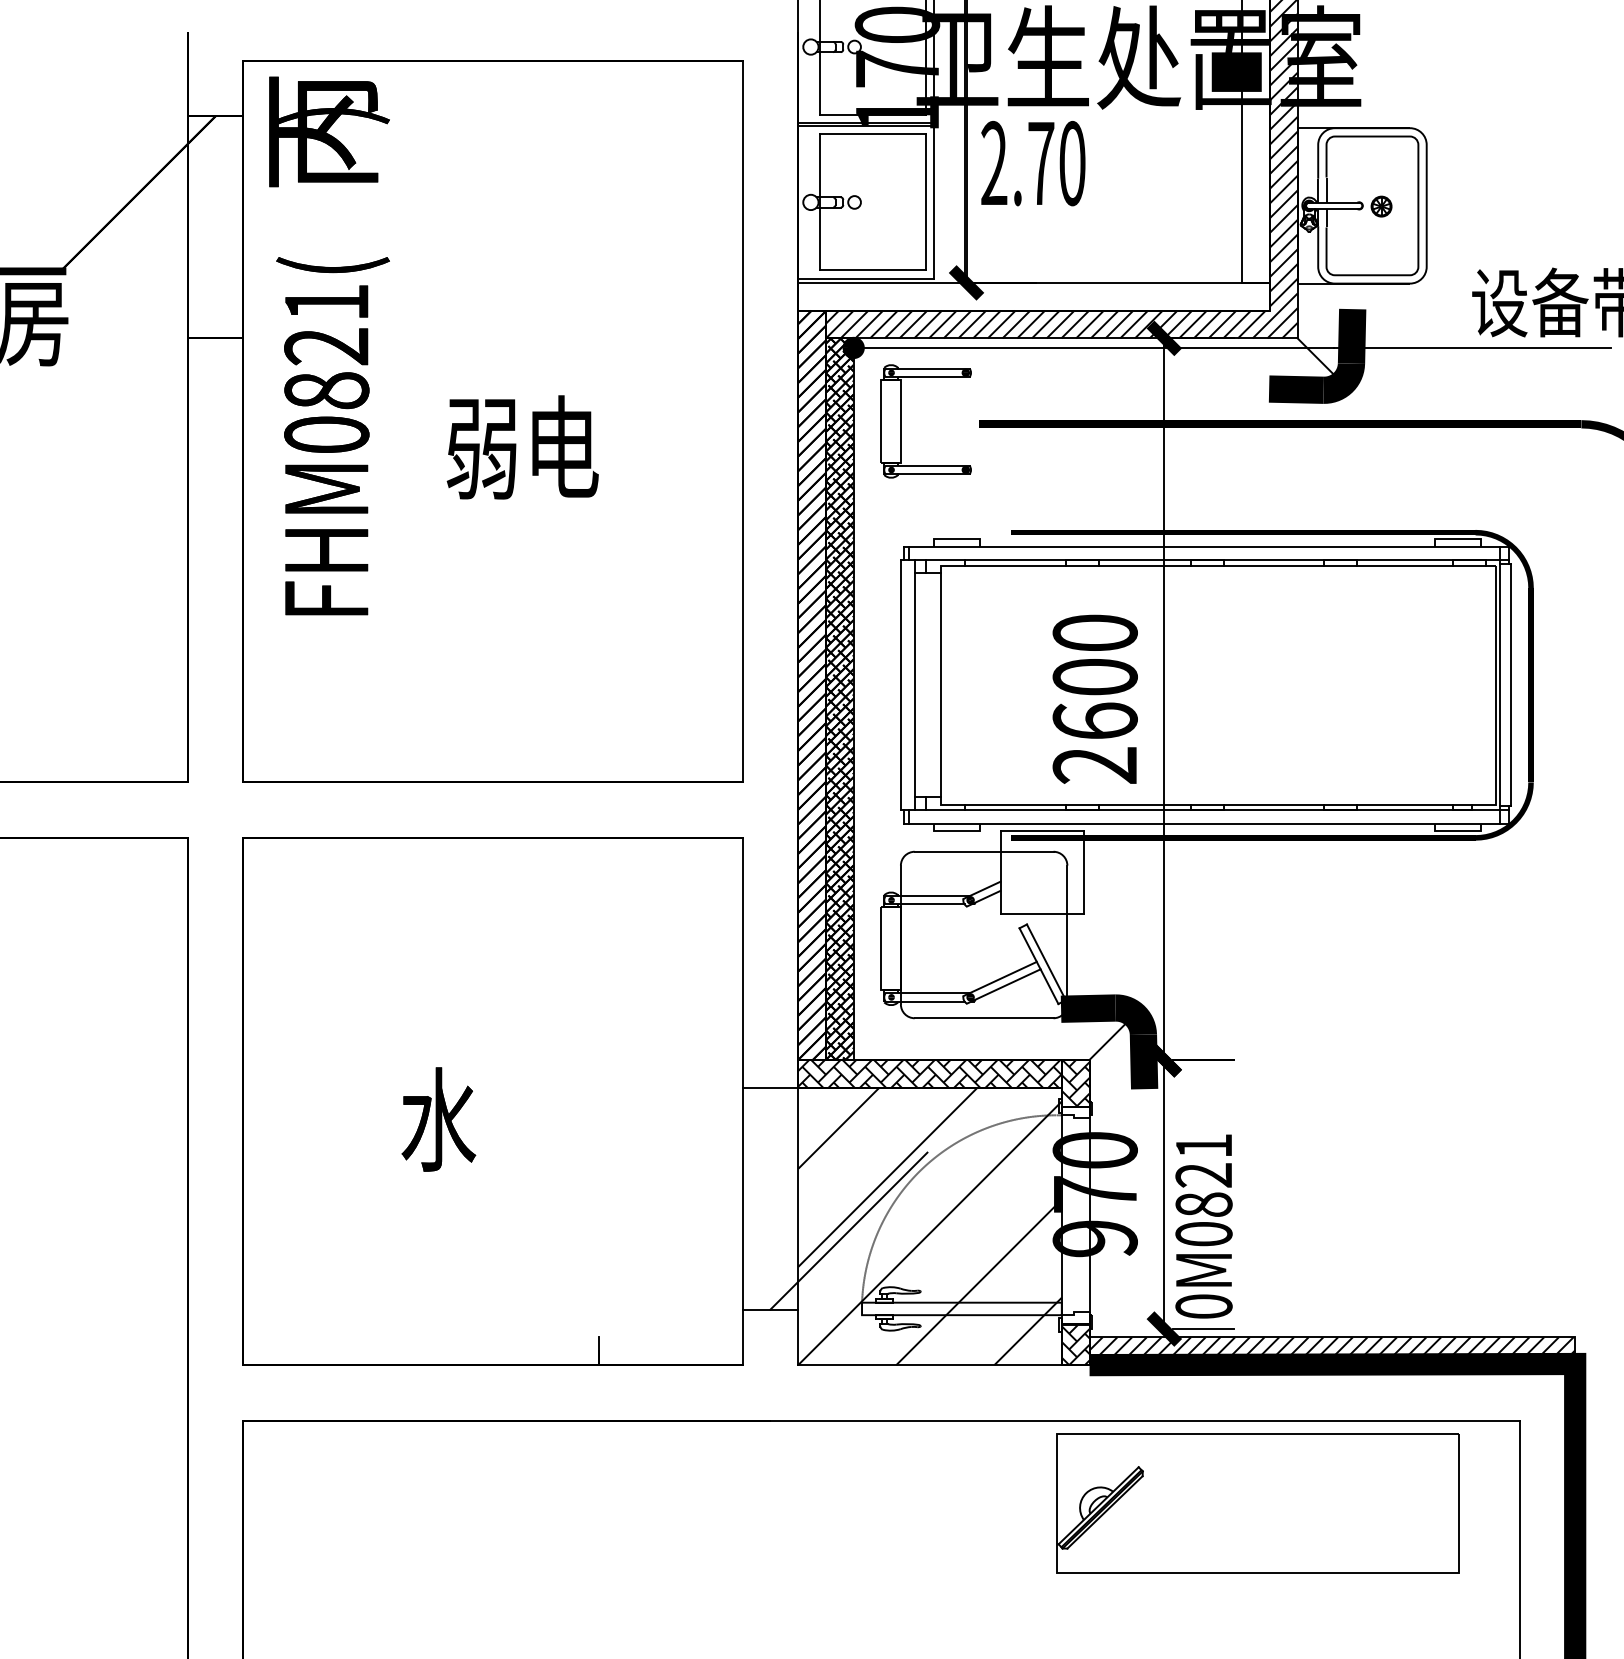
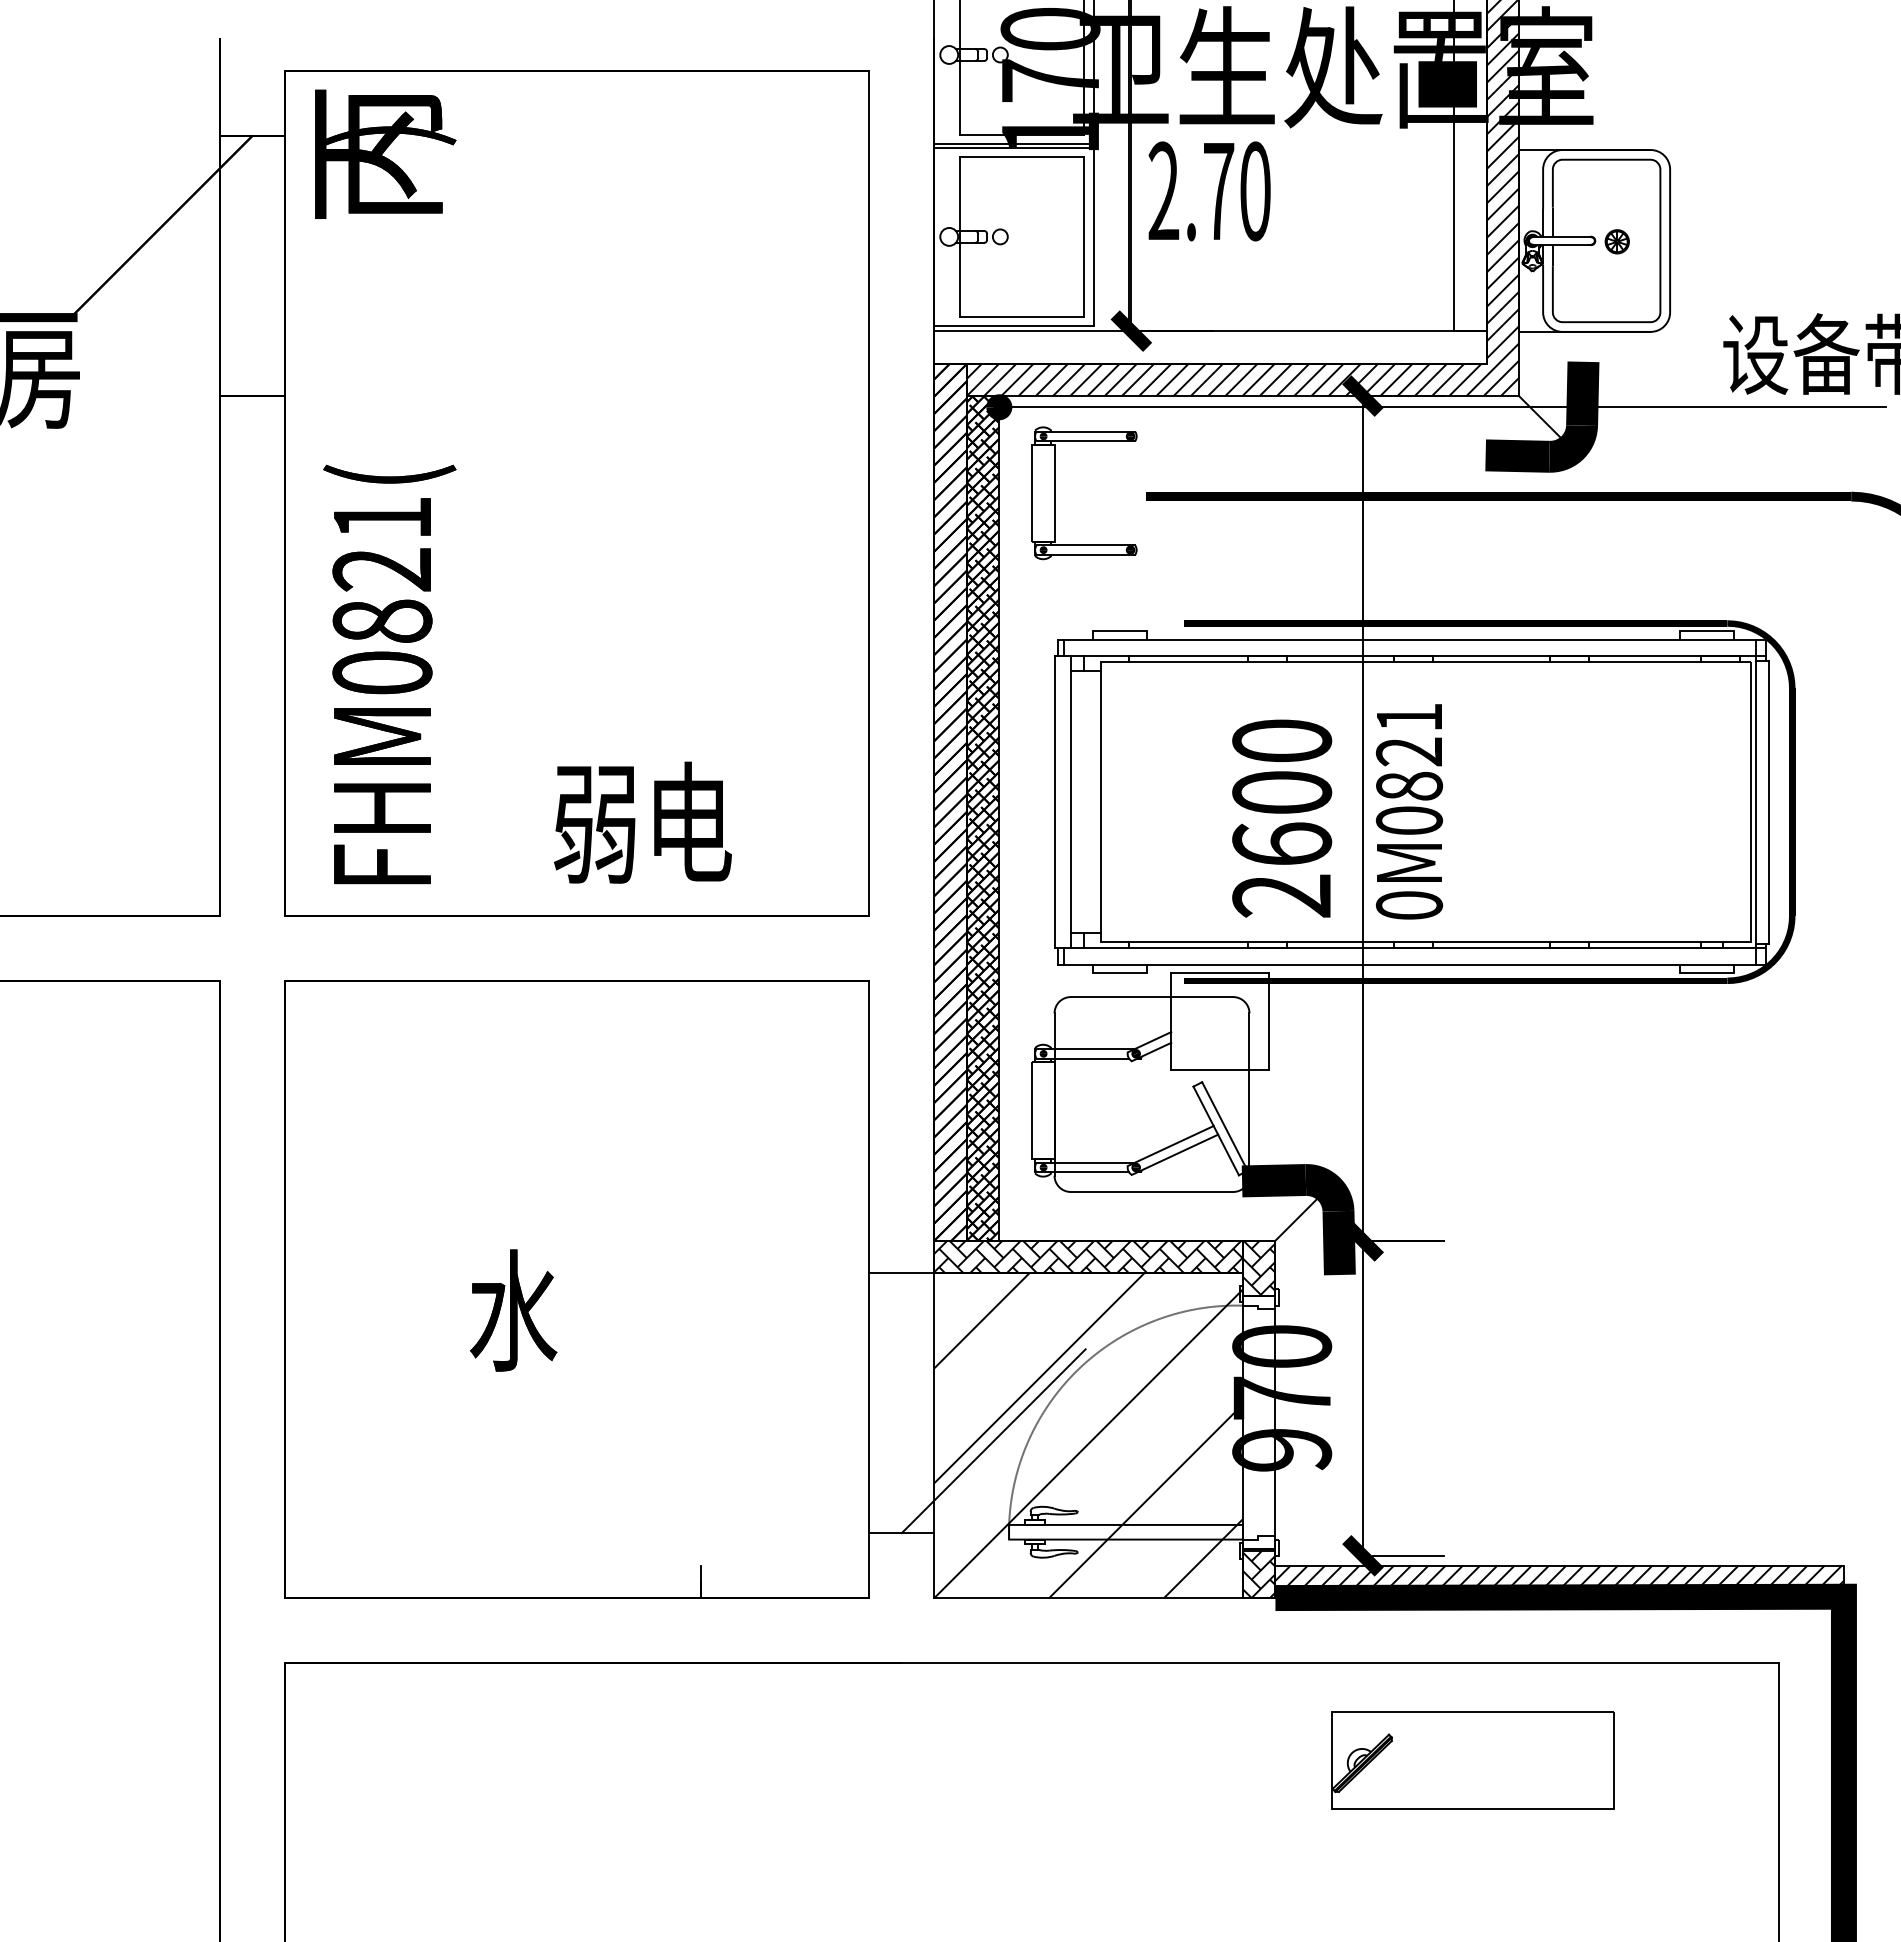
text: (332, 436) -> (389, 674), moved
text: (522, 447) -> (642, 822), moved
text: (1204, 1226) -> (1409, 811), moved
part: (1257, 1503) -> (1472, 1760), size x0.6

